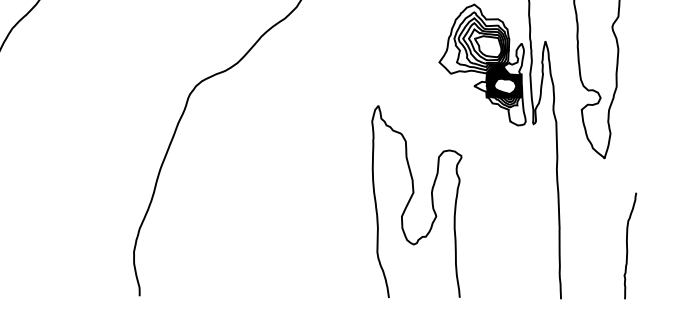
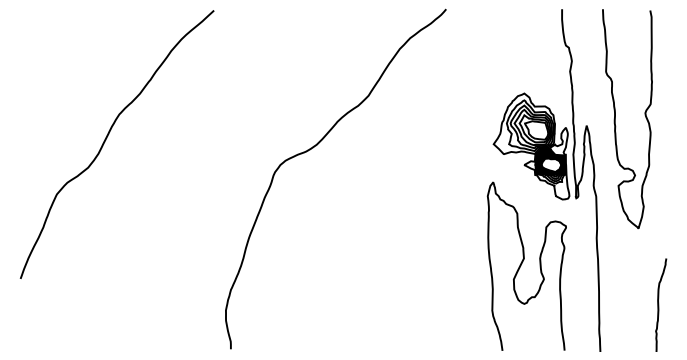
curve: (411, 198) -> (522, 263), moved

